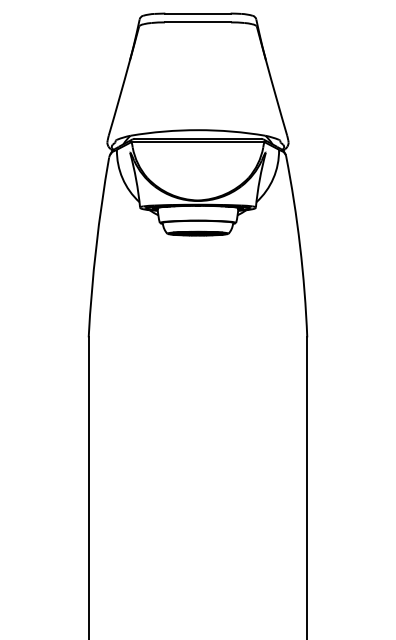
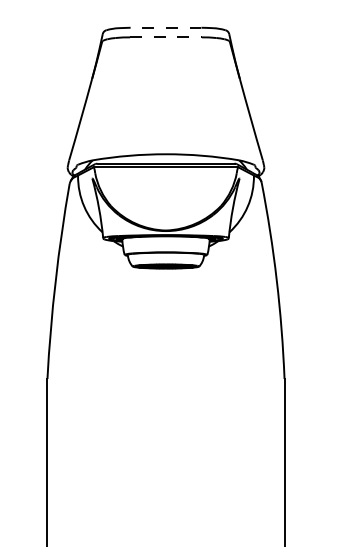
line: (198, 13) -> (166, 27), solid -> dashed
line: (198, 22) -> (166, 37), solid -> dashed

